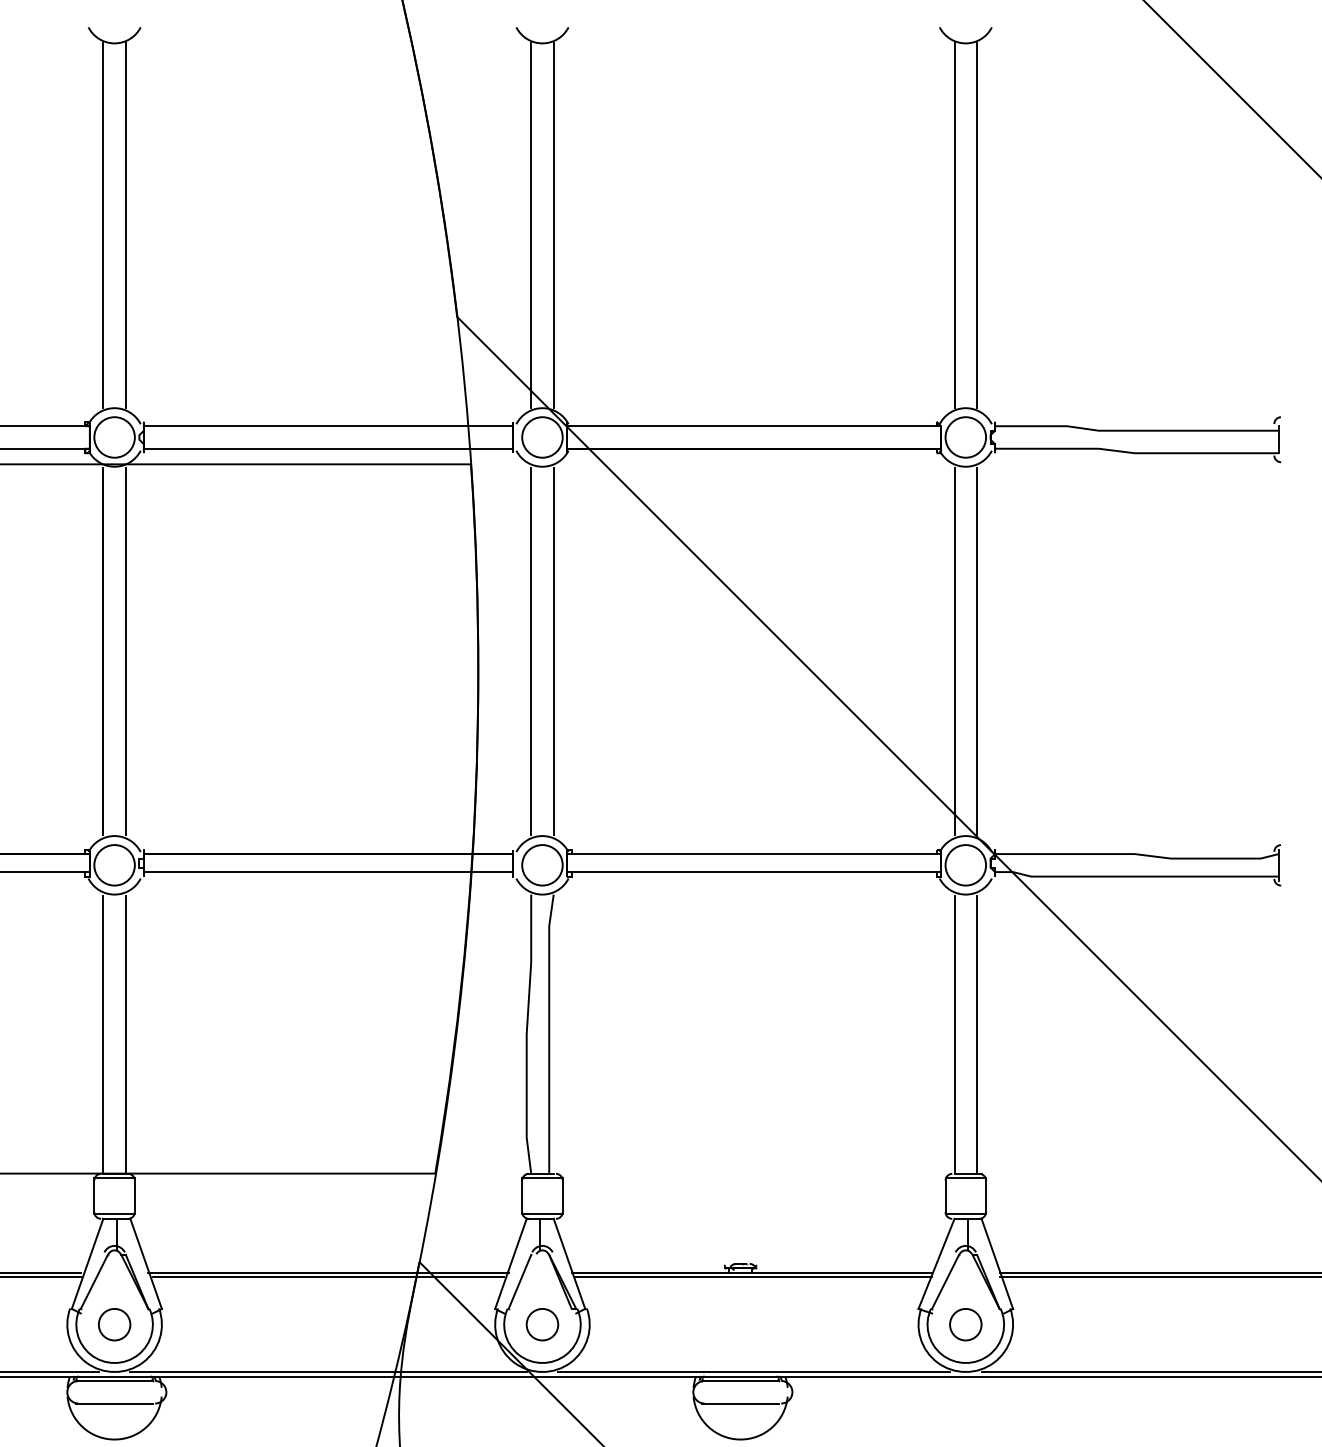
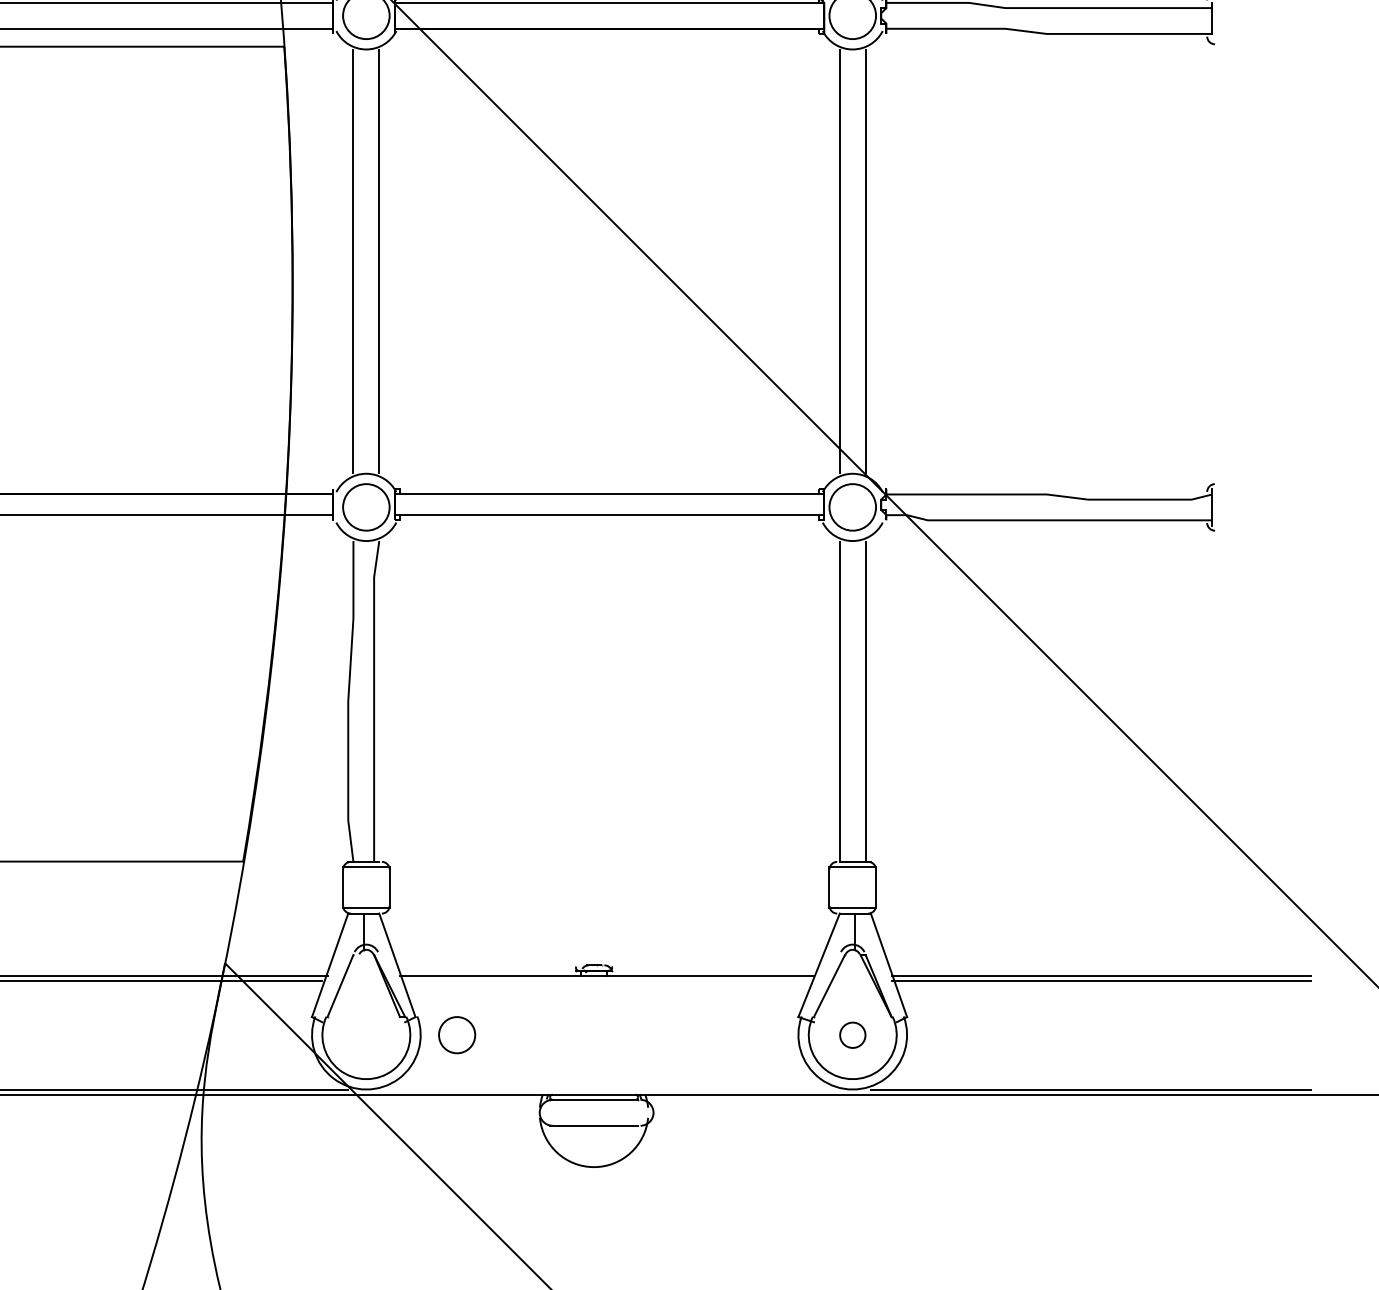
line: (754, 1277) -> (609, 980), removed
part: (542, 1324) -> (457, 1034), moved
part: (965, 1324) -> (852, 1034), size x0.7
line: (754, 1371) -> (609, 1088), removed

